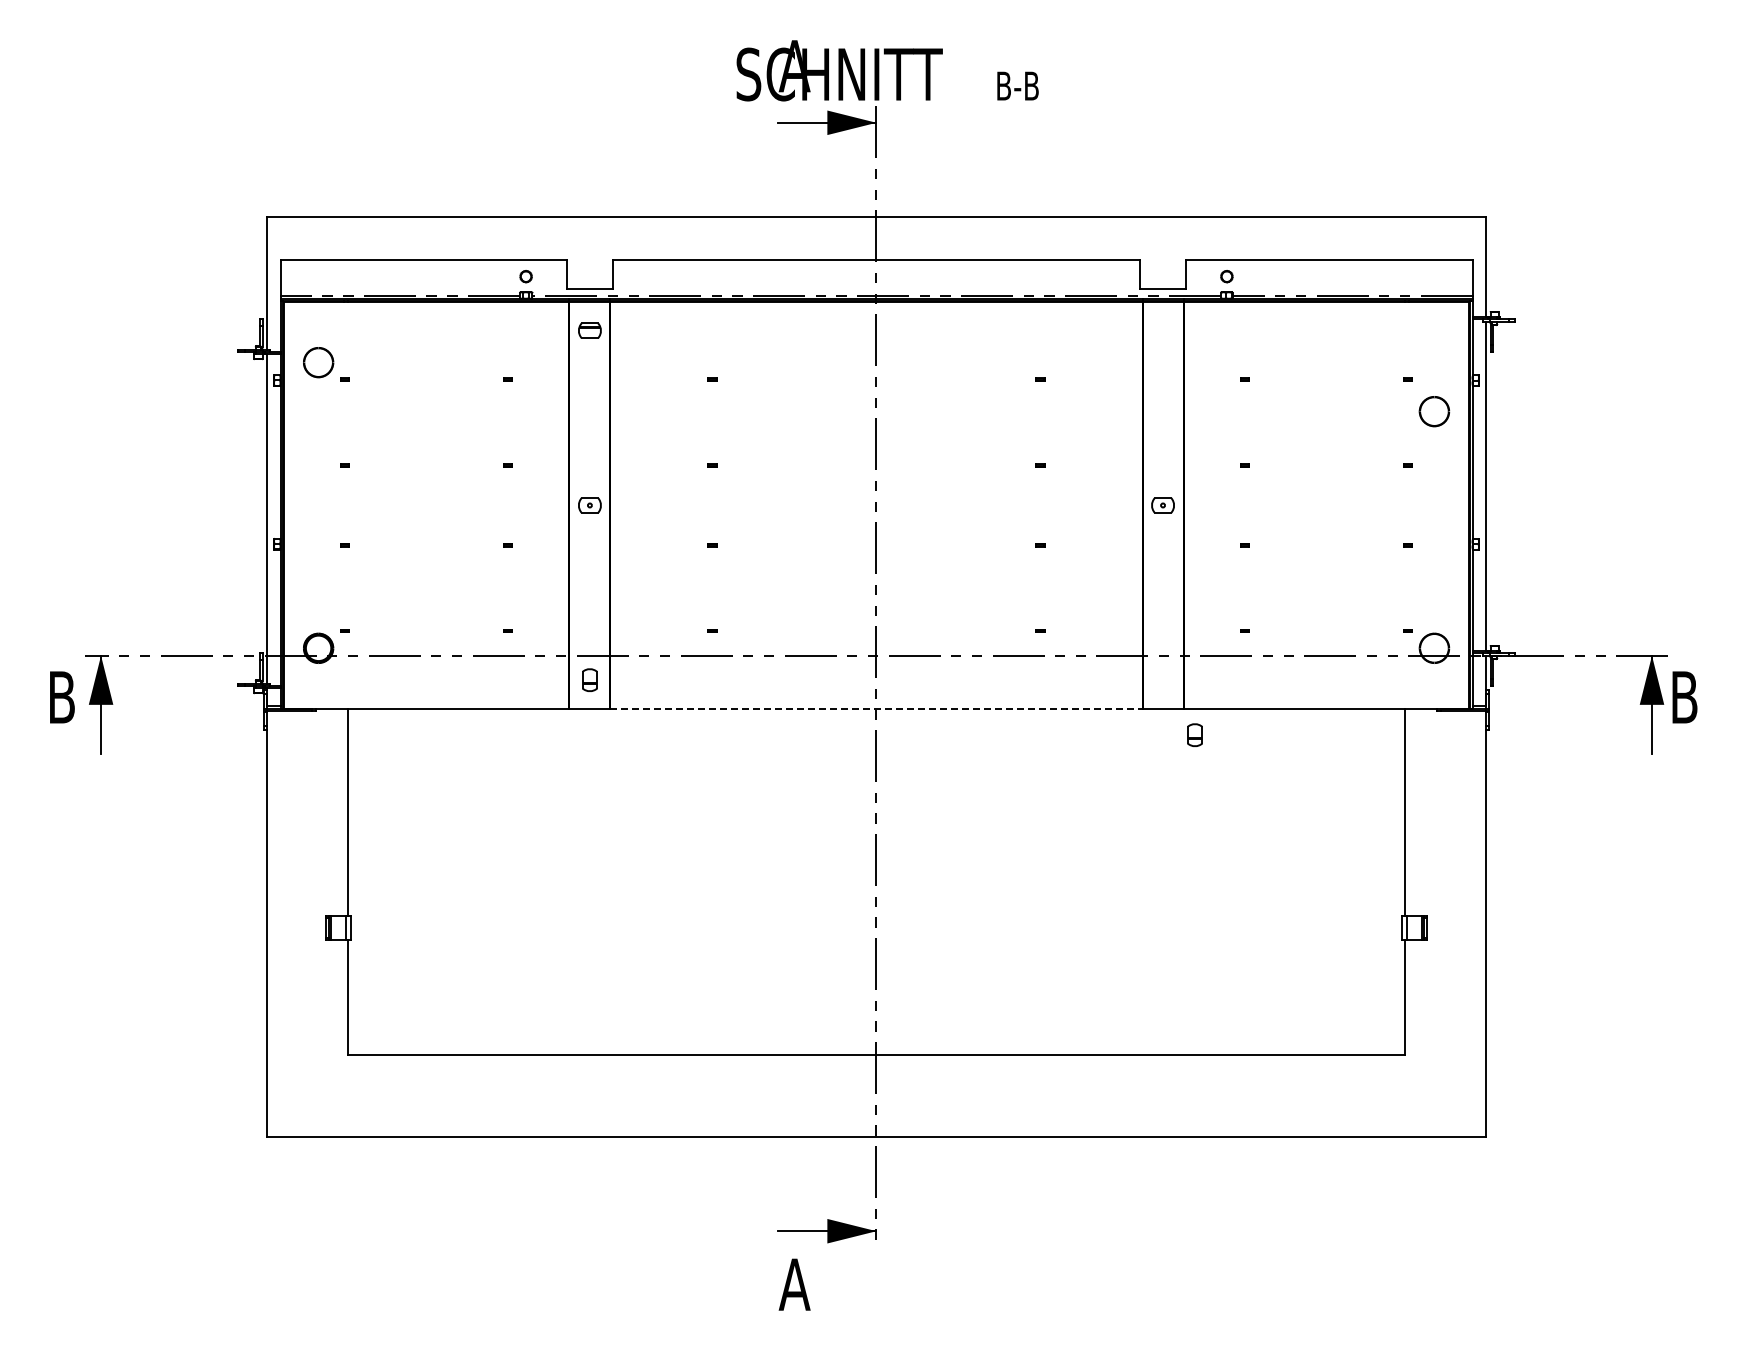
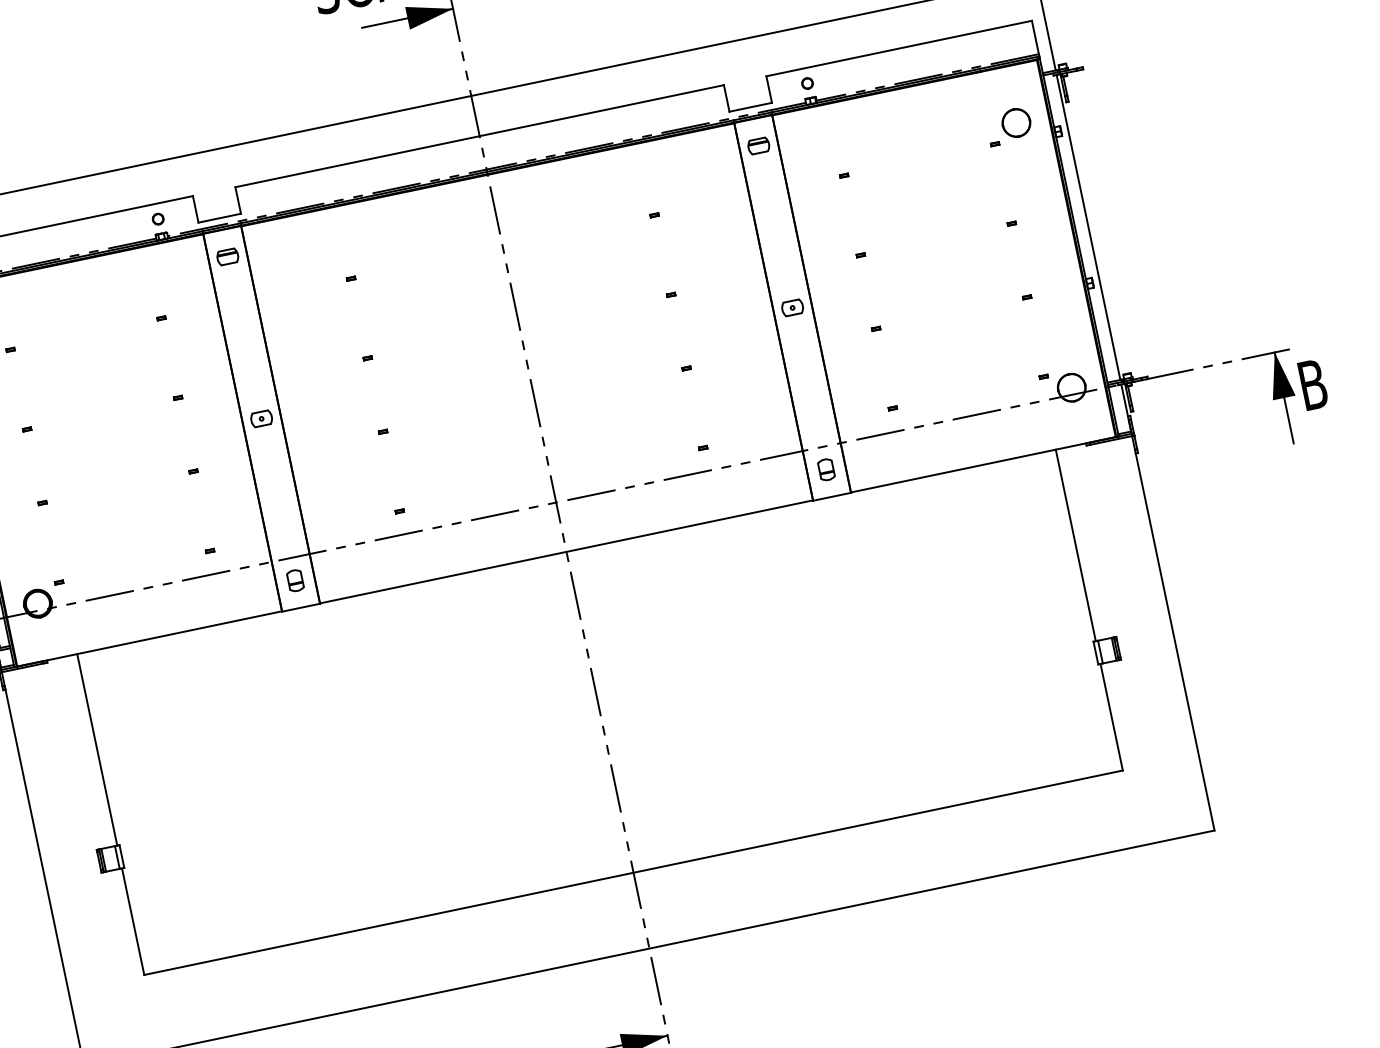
part: (1162, 330) -> (758, 145), added
part: (1434, 411) -> (1016, 122), moved
line: (876, 708) -> (566, 551), dashed -> solid
part: (1194, 734) -> (825, 469), moved

